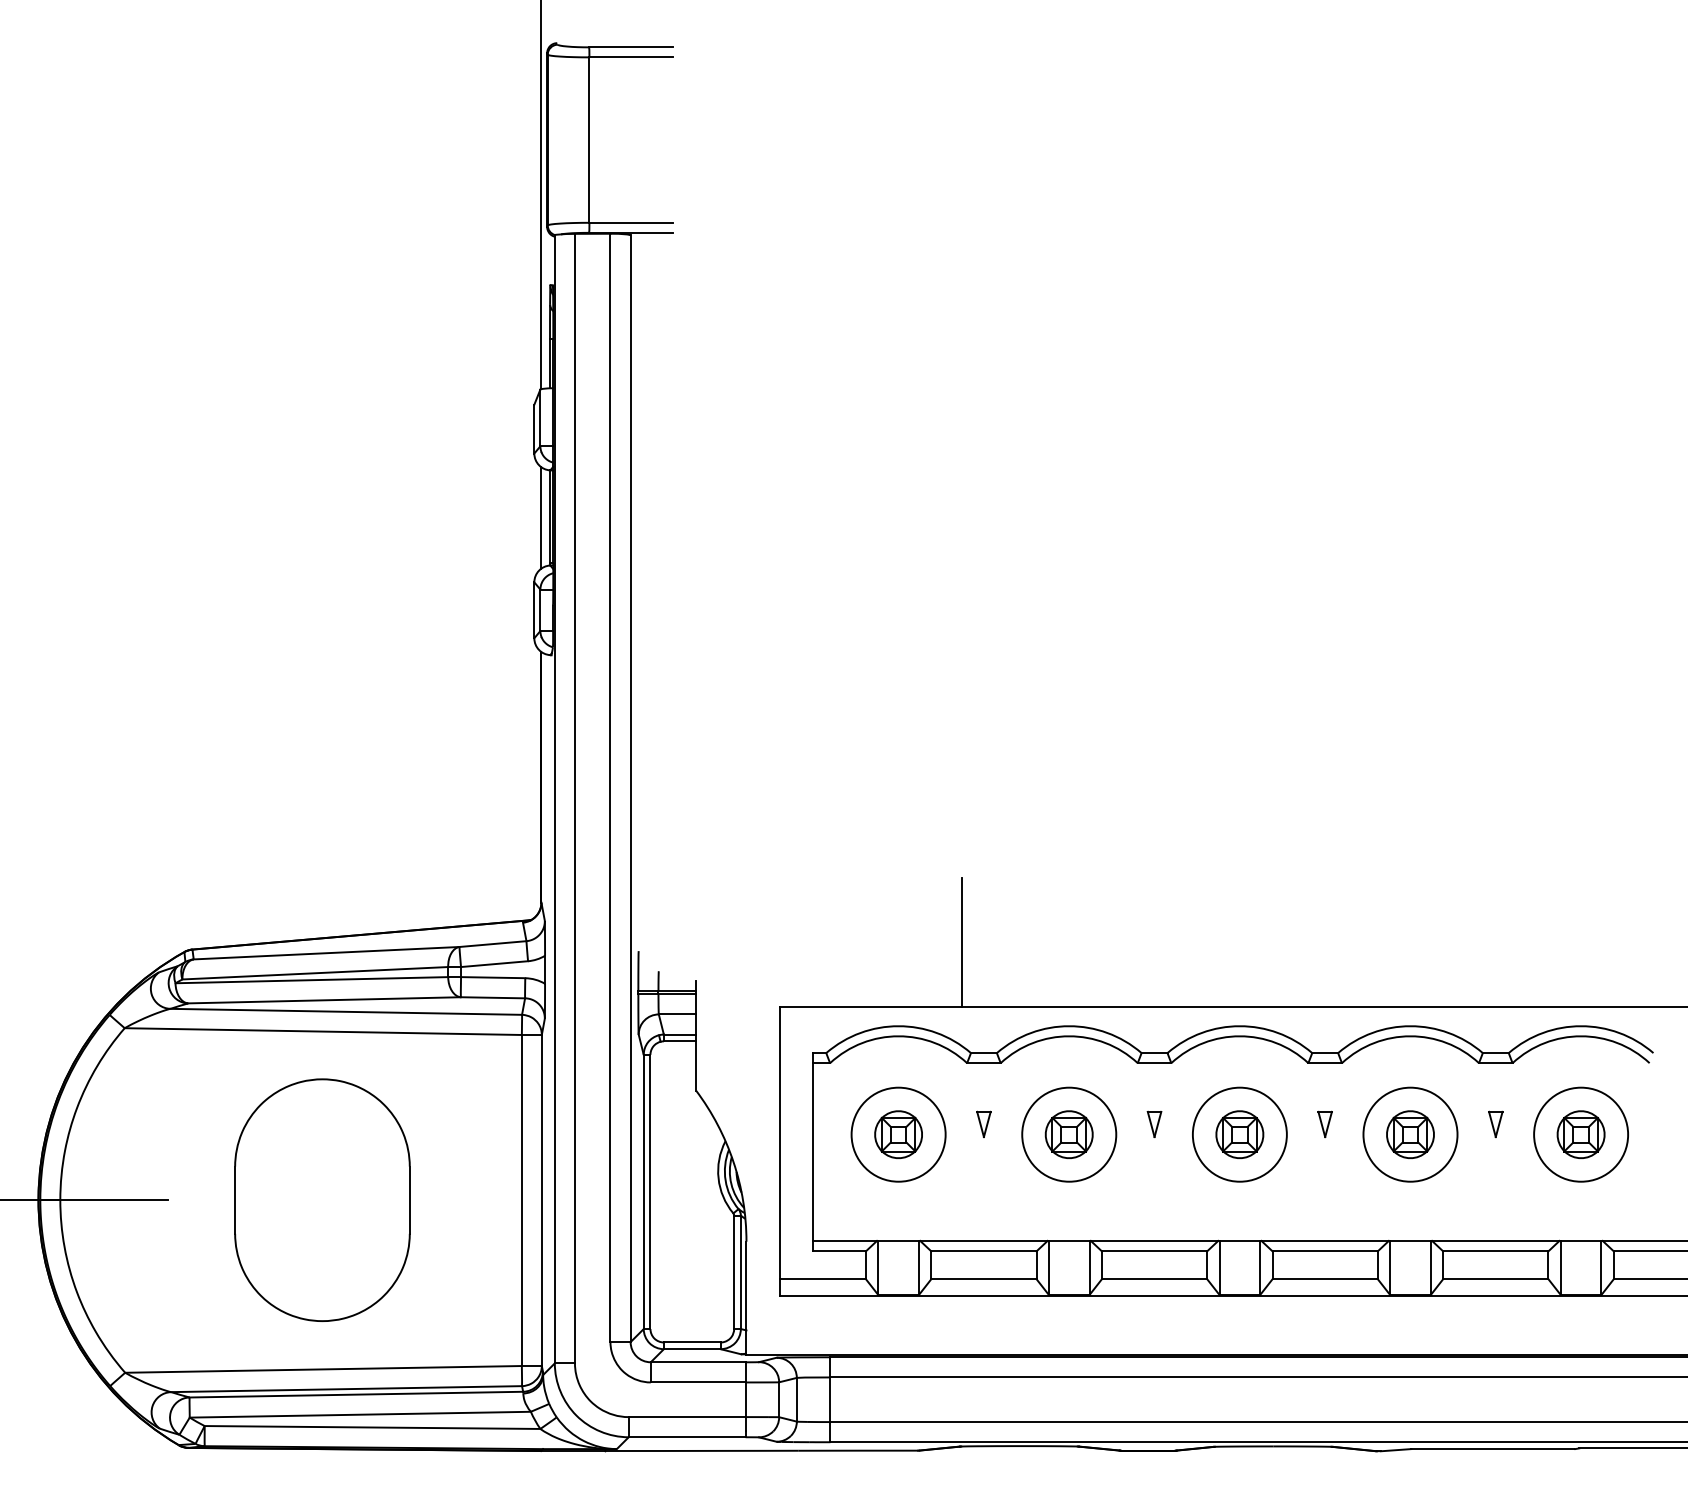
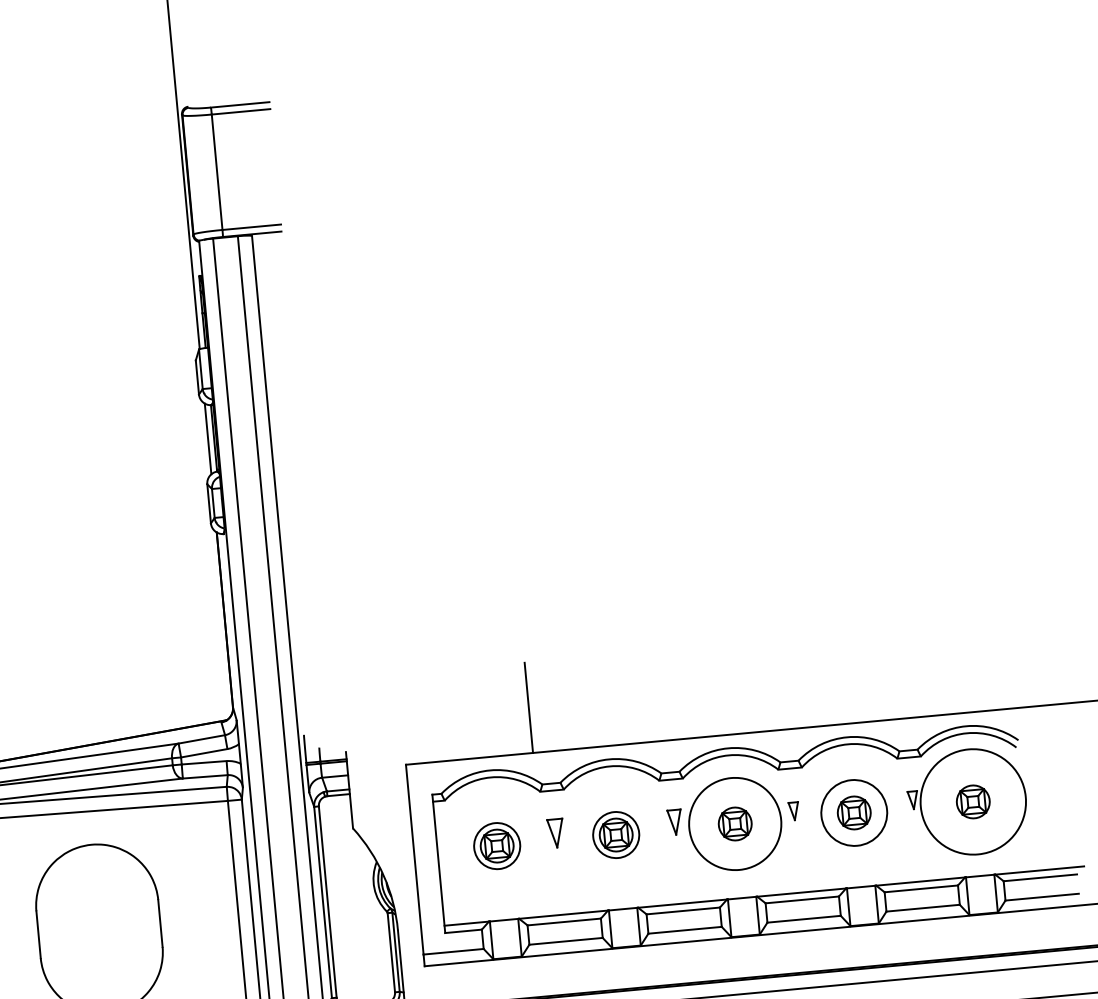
part: (983, 1124) -> (555, 833), size x1.6
part: (1154, 1124) -> (675, 822), size x1.4
circle: (898, 1134) -> (497, 845), size x0.7
circle: (1069, 1134) -> (616, 834), size x0.7
circle: (1239, 1134) -> (734, 823), size x1.4
circle: (1581, 1134) -> (973, 801), size x1.6

